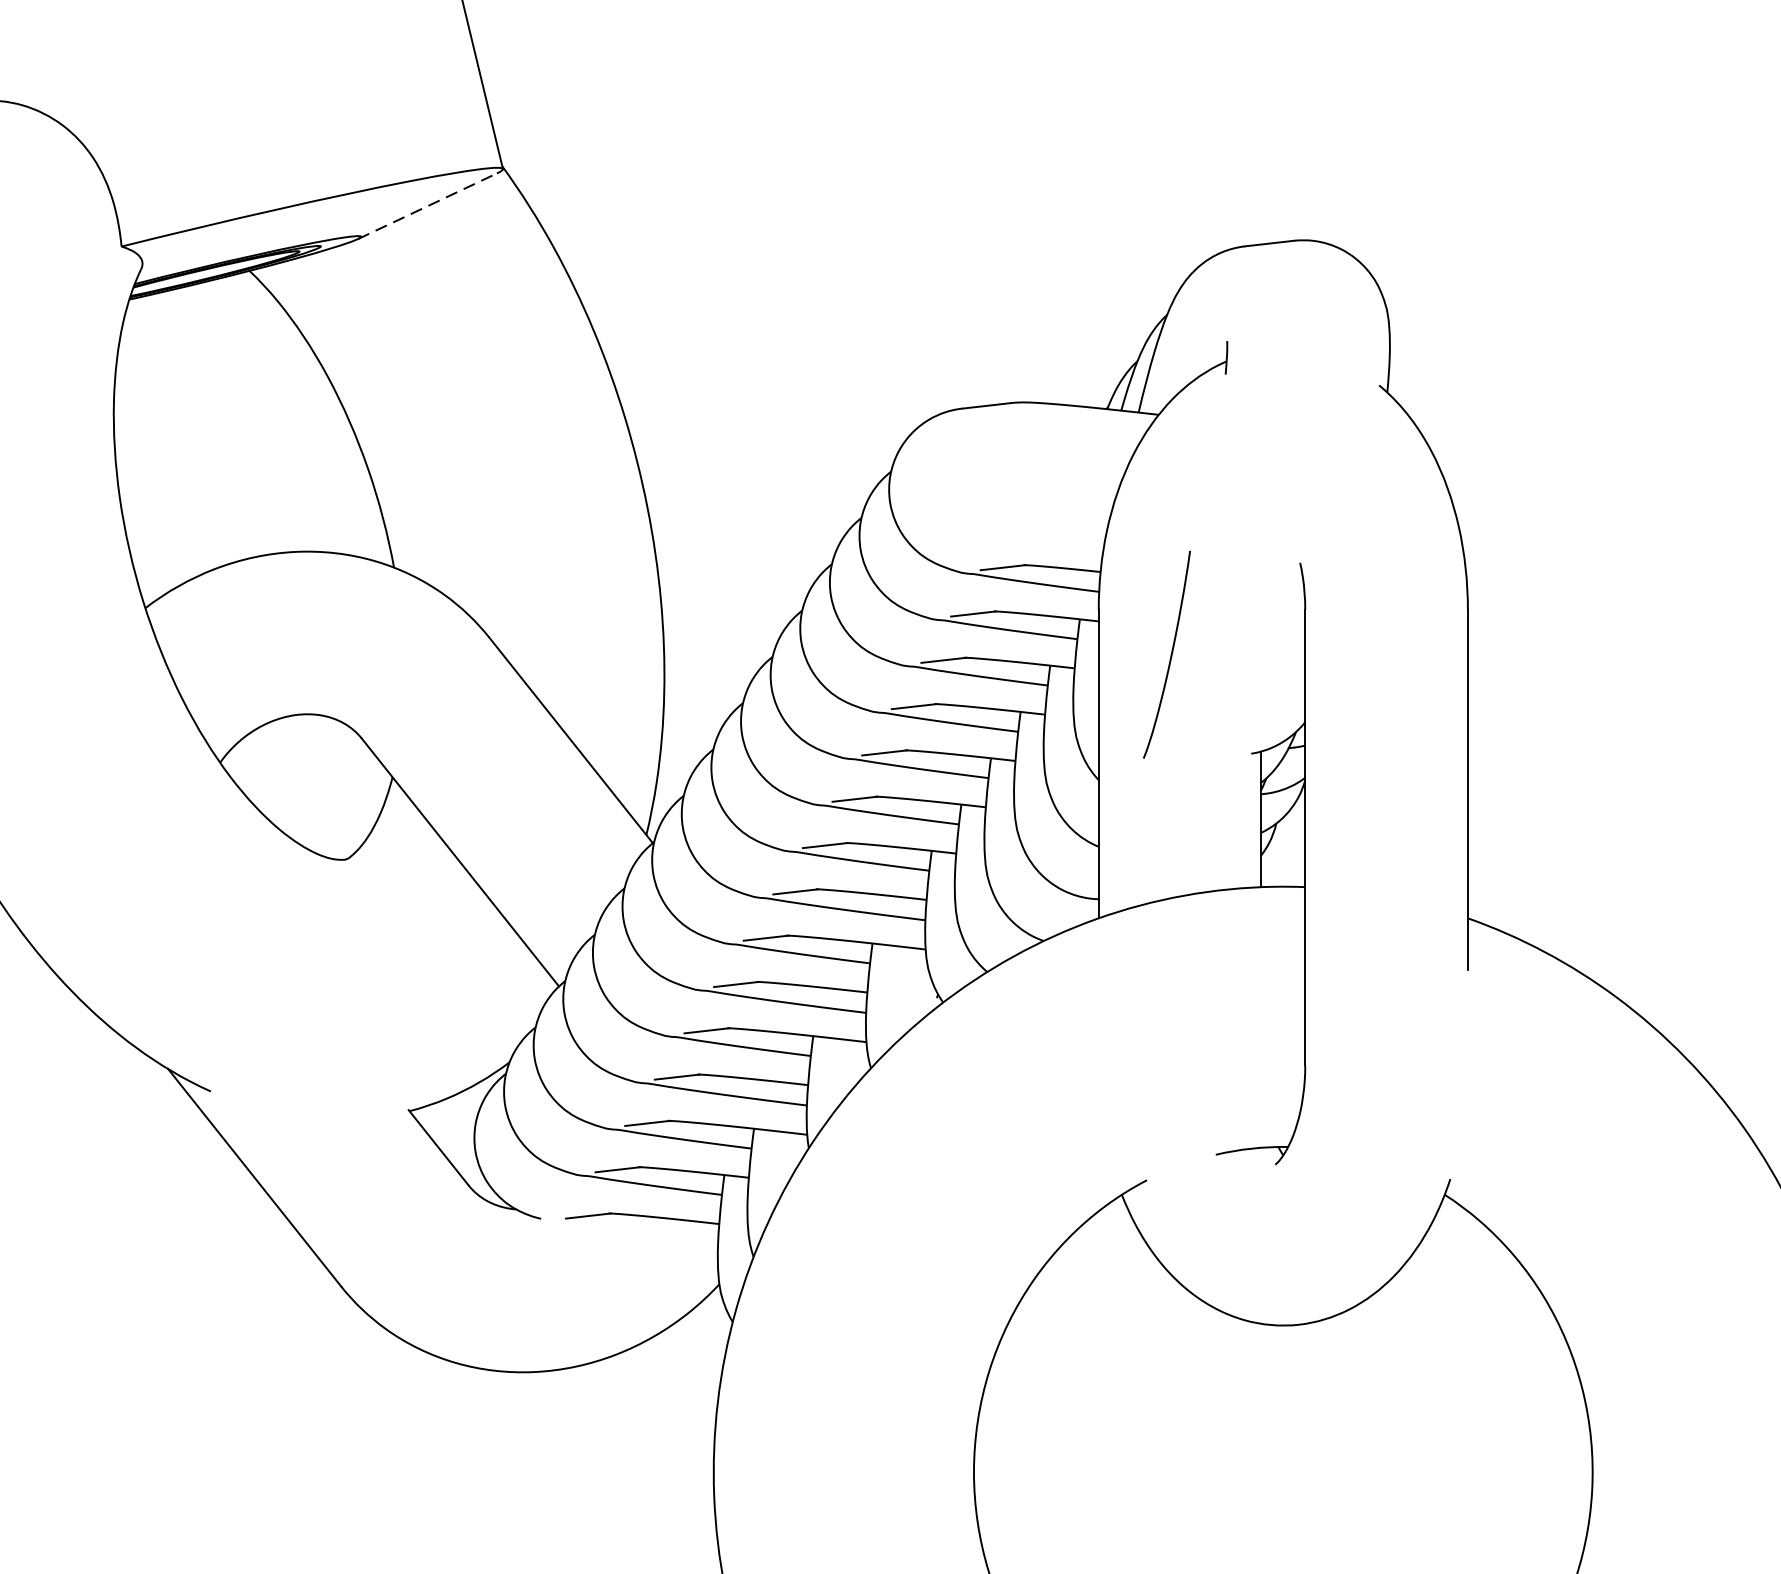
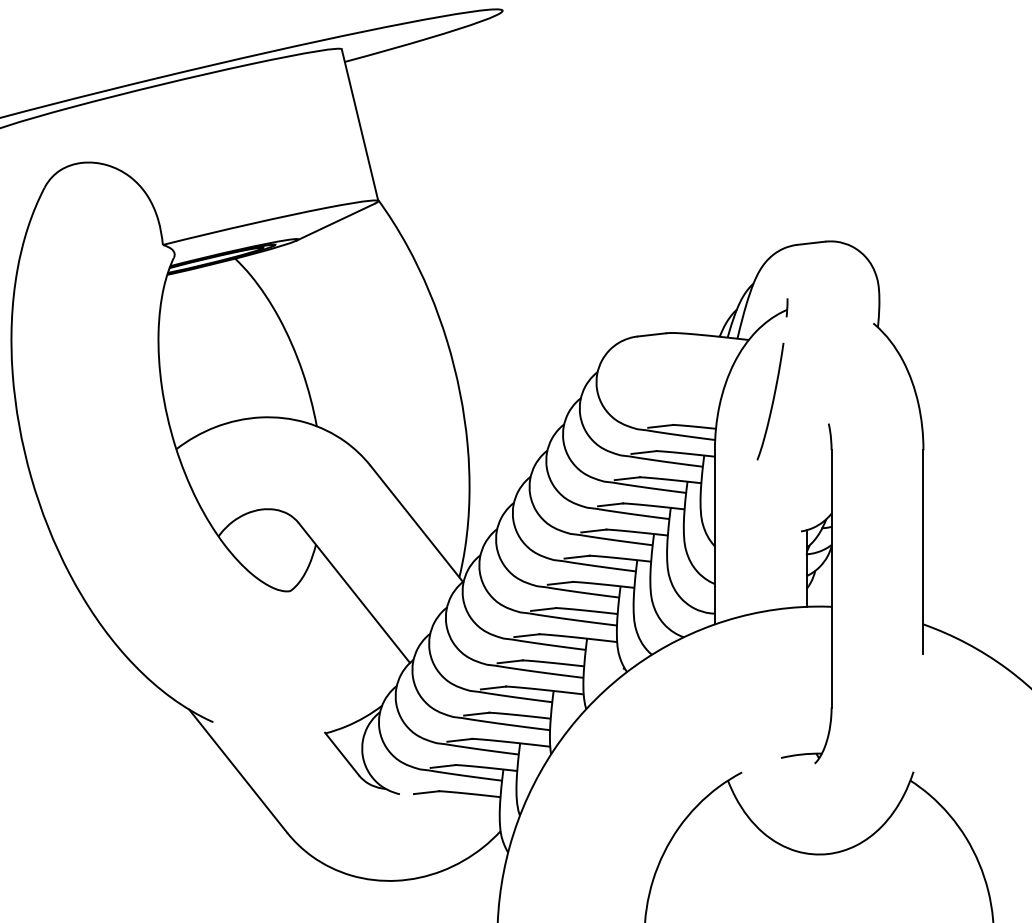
line: (428, 205) -> (336, 221), dashed -> solid
curve: (1170, 654) -> (772, 401), moved

